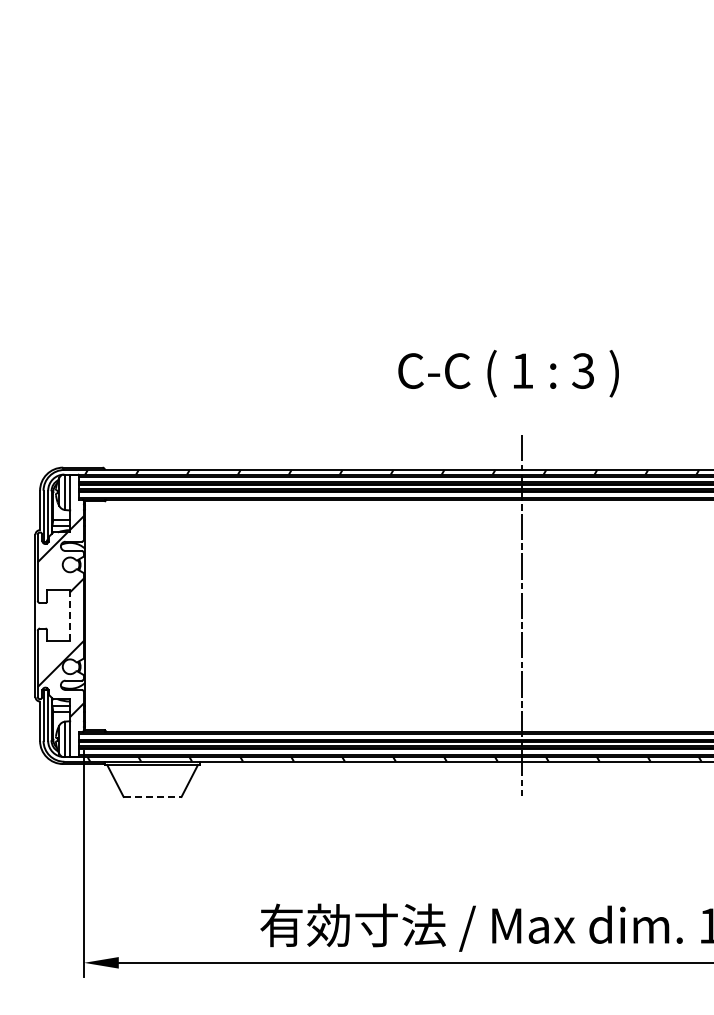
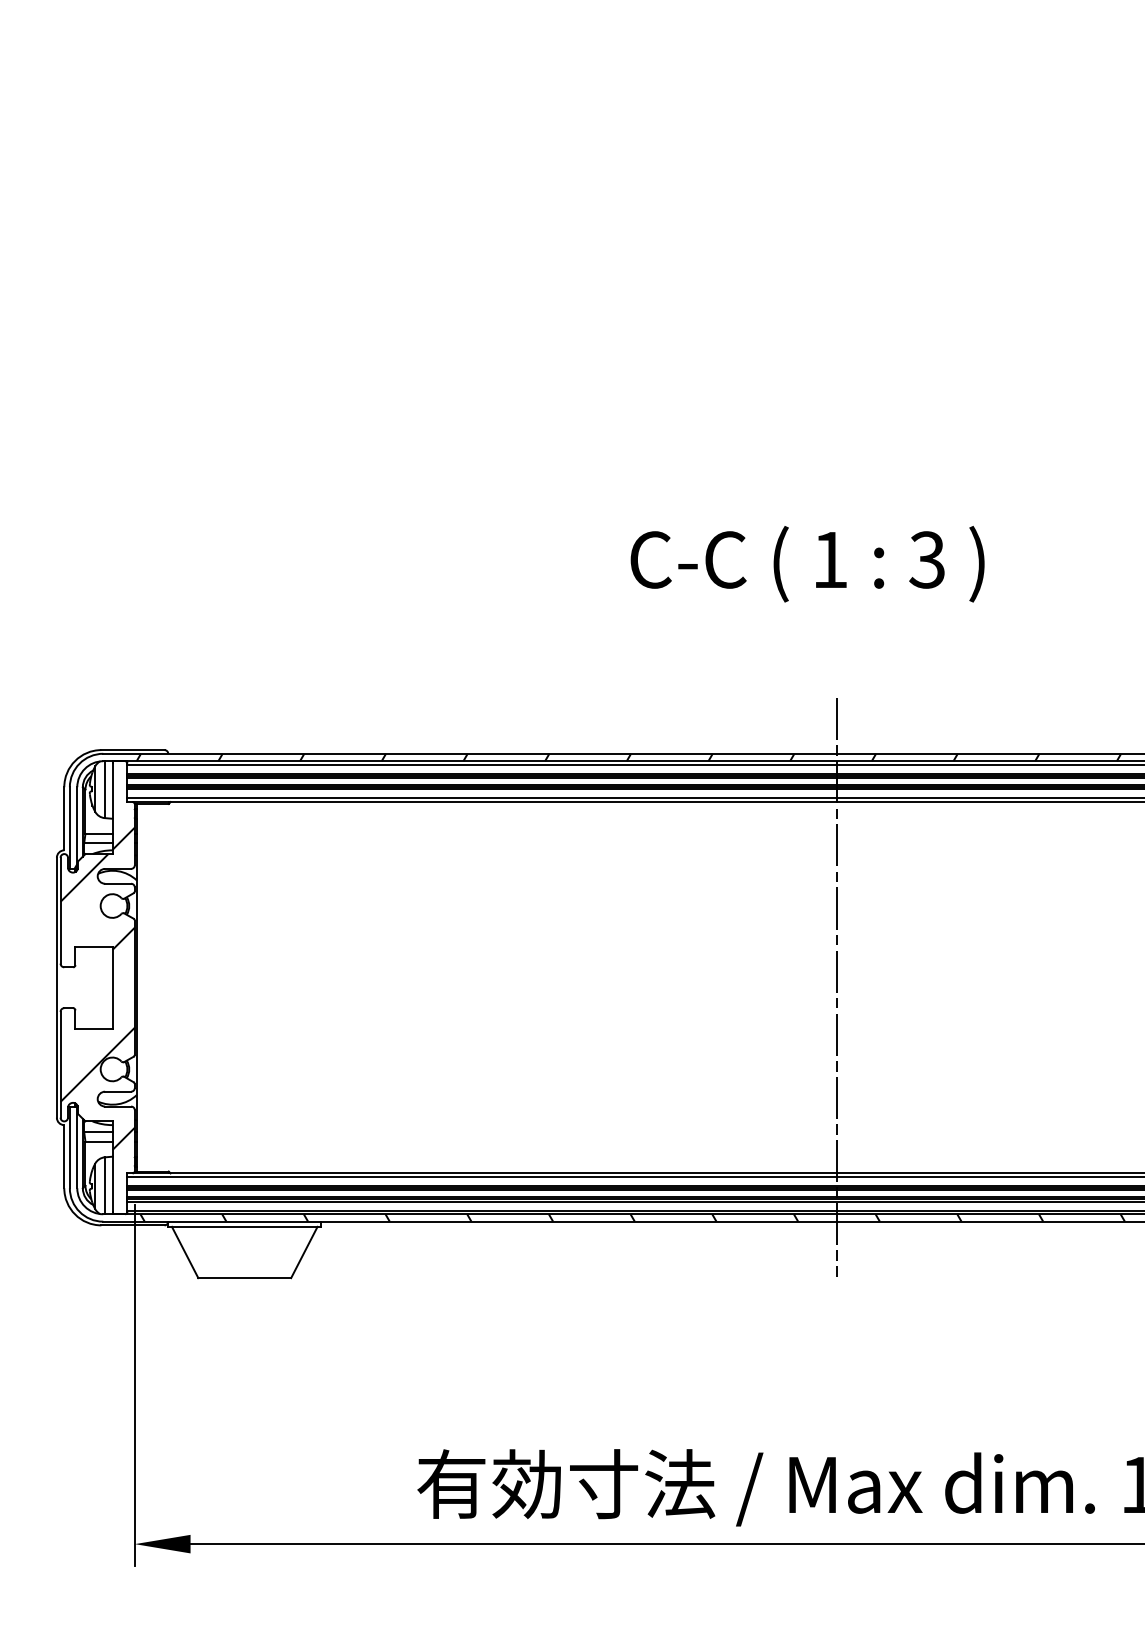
text: (508, 373) -> (807, 563), moved
line: (70, 616) -> (113, 988), dashed -> solid
line: (152, 796) -> (244, 1277), dashed -> solid

